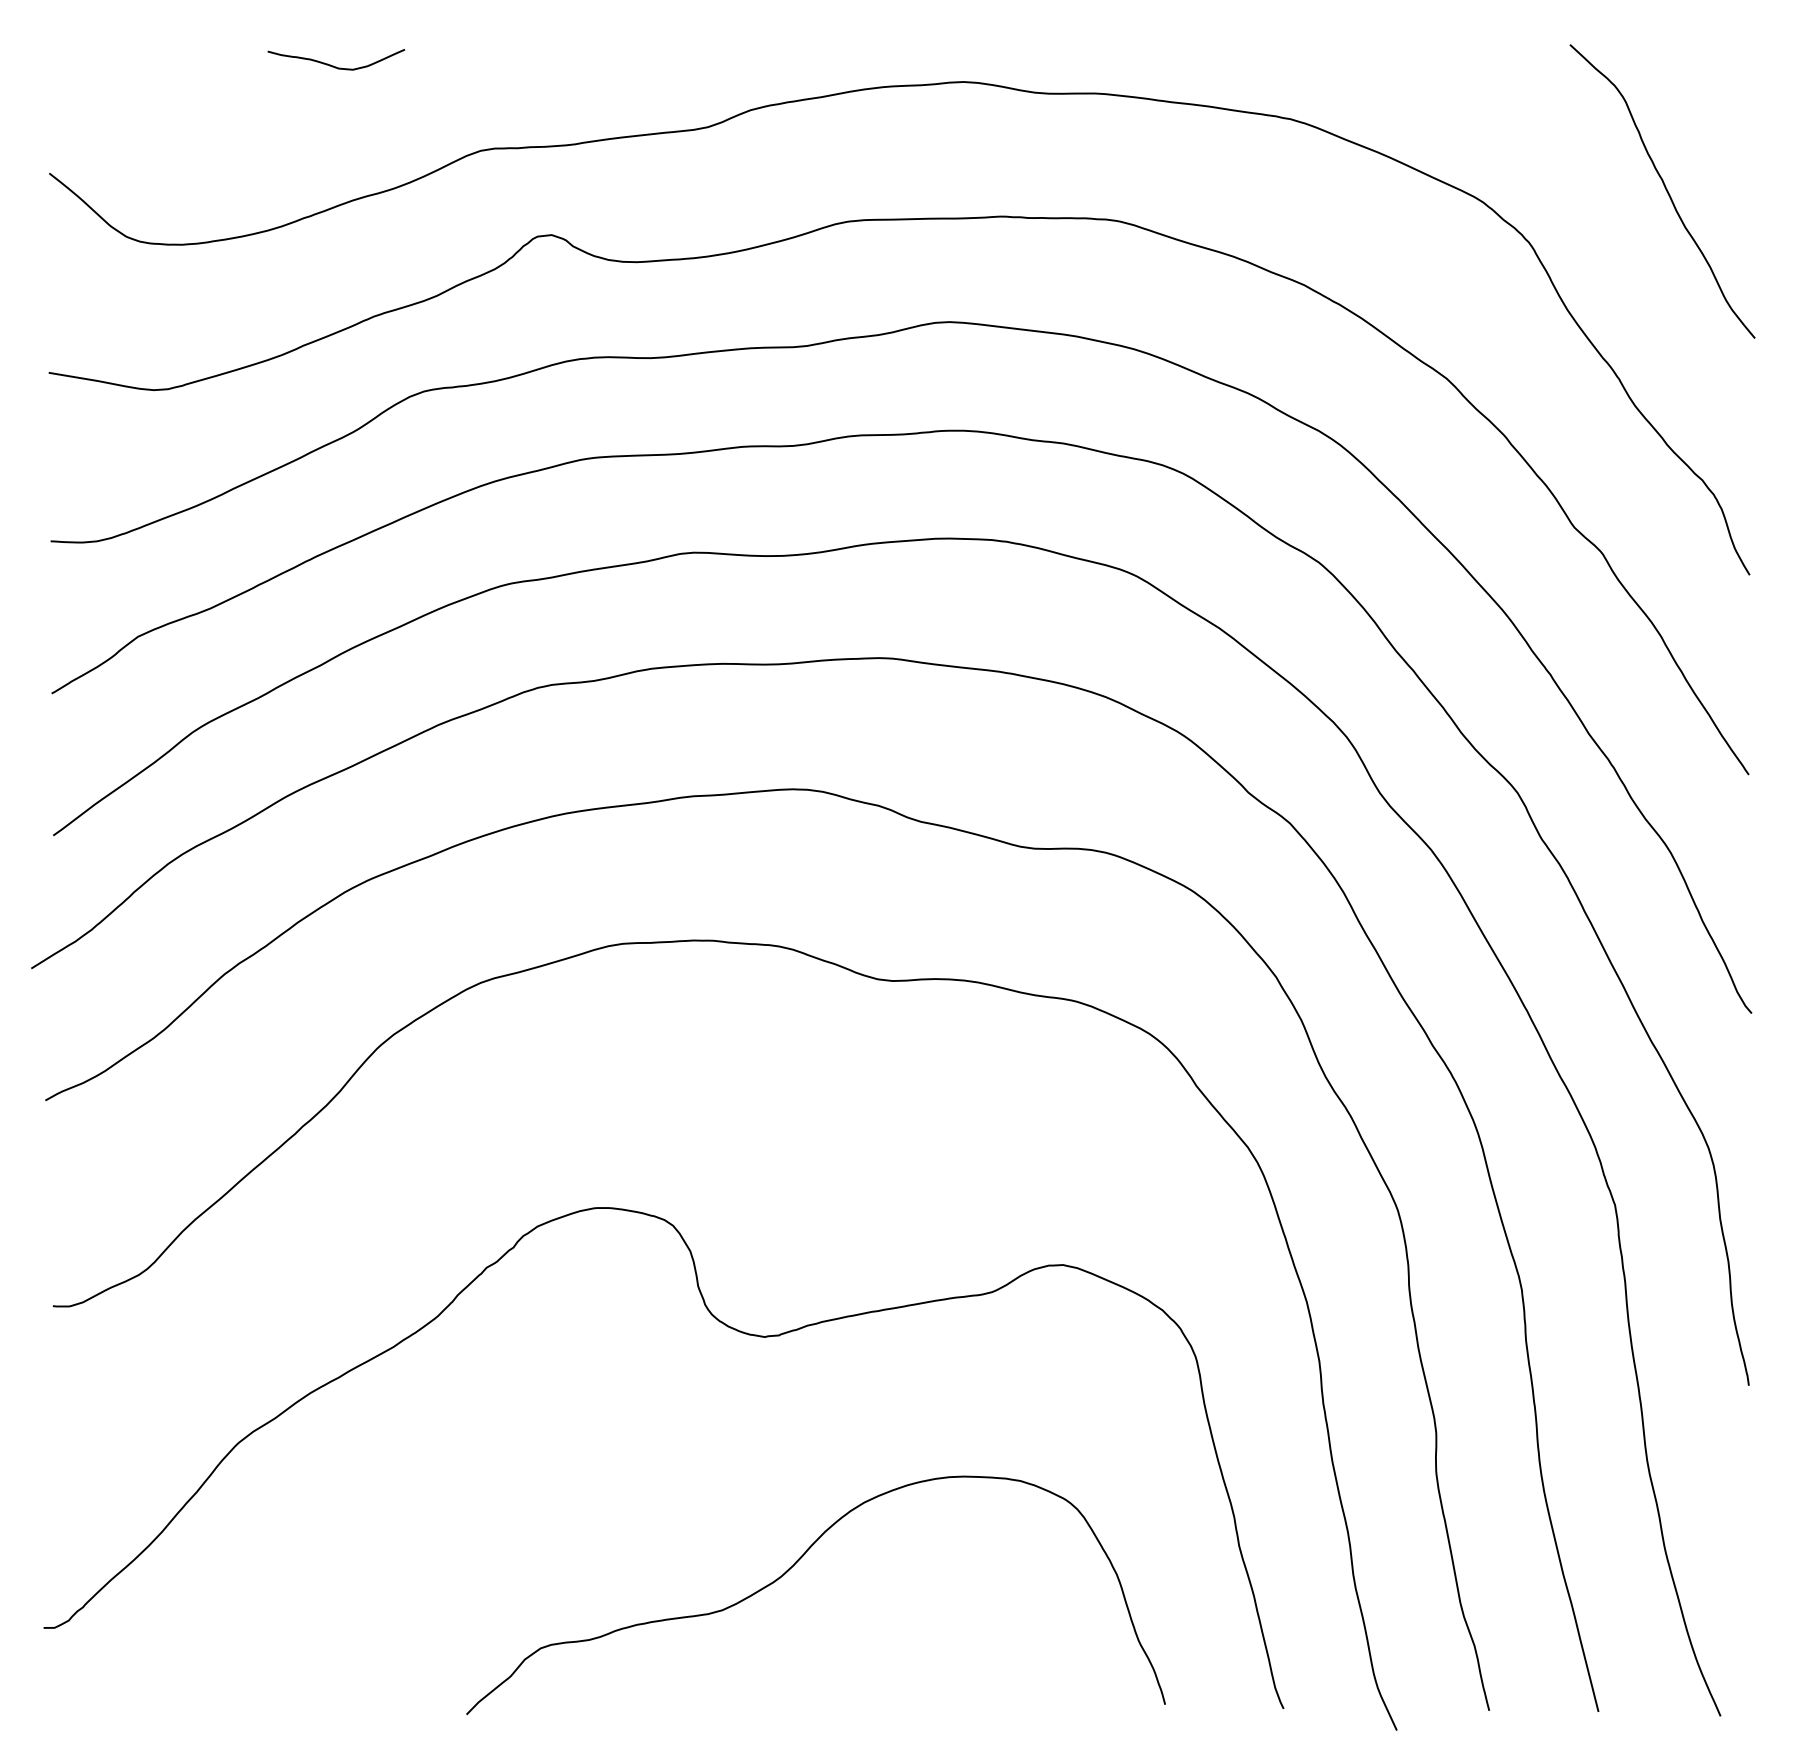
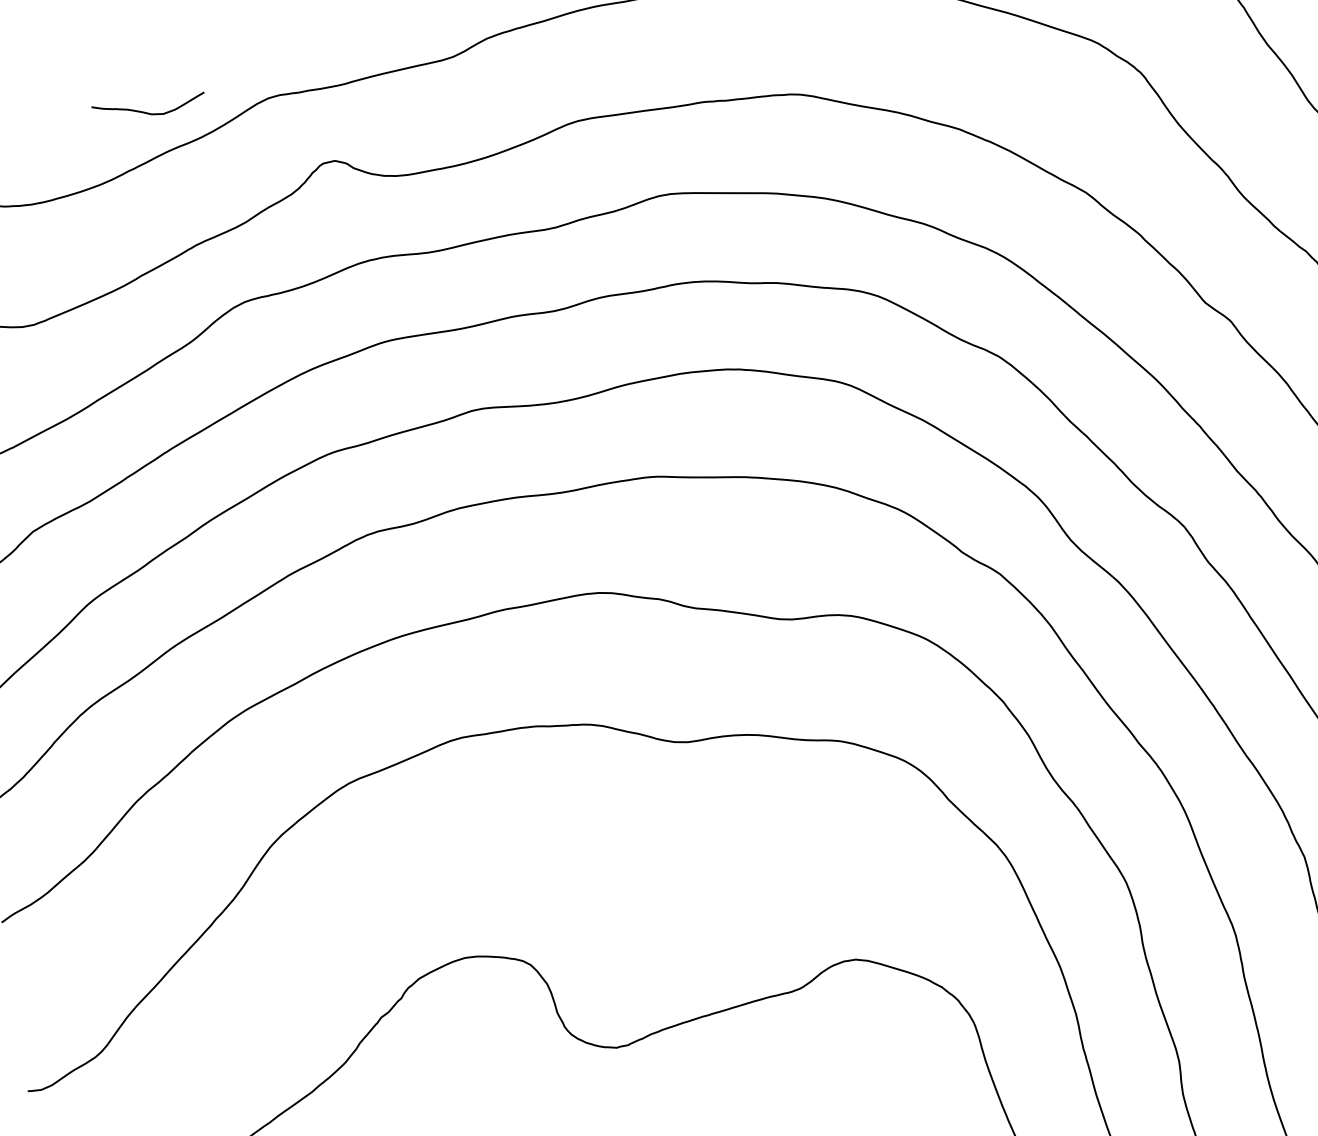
curve: (333, 65) -> (147, 112), moved

